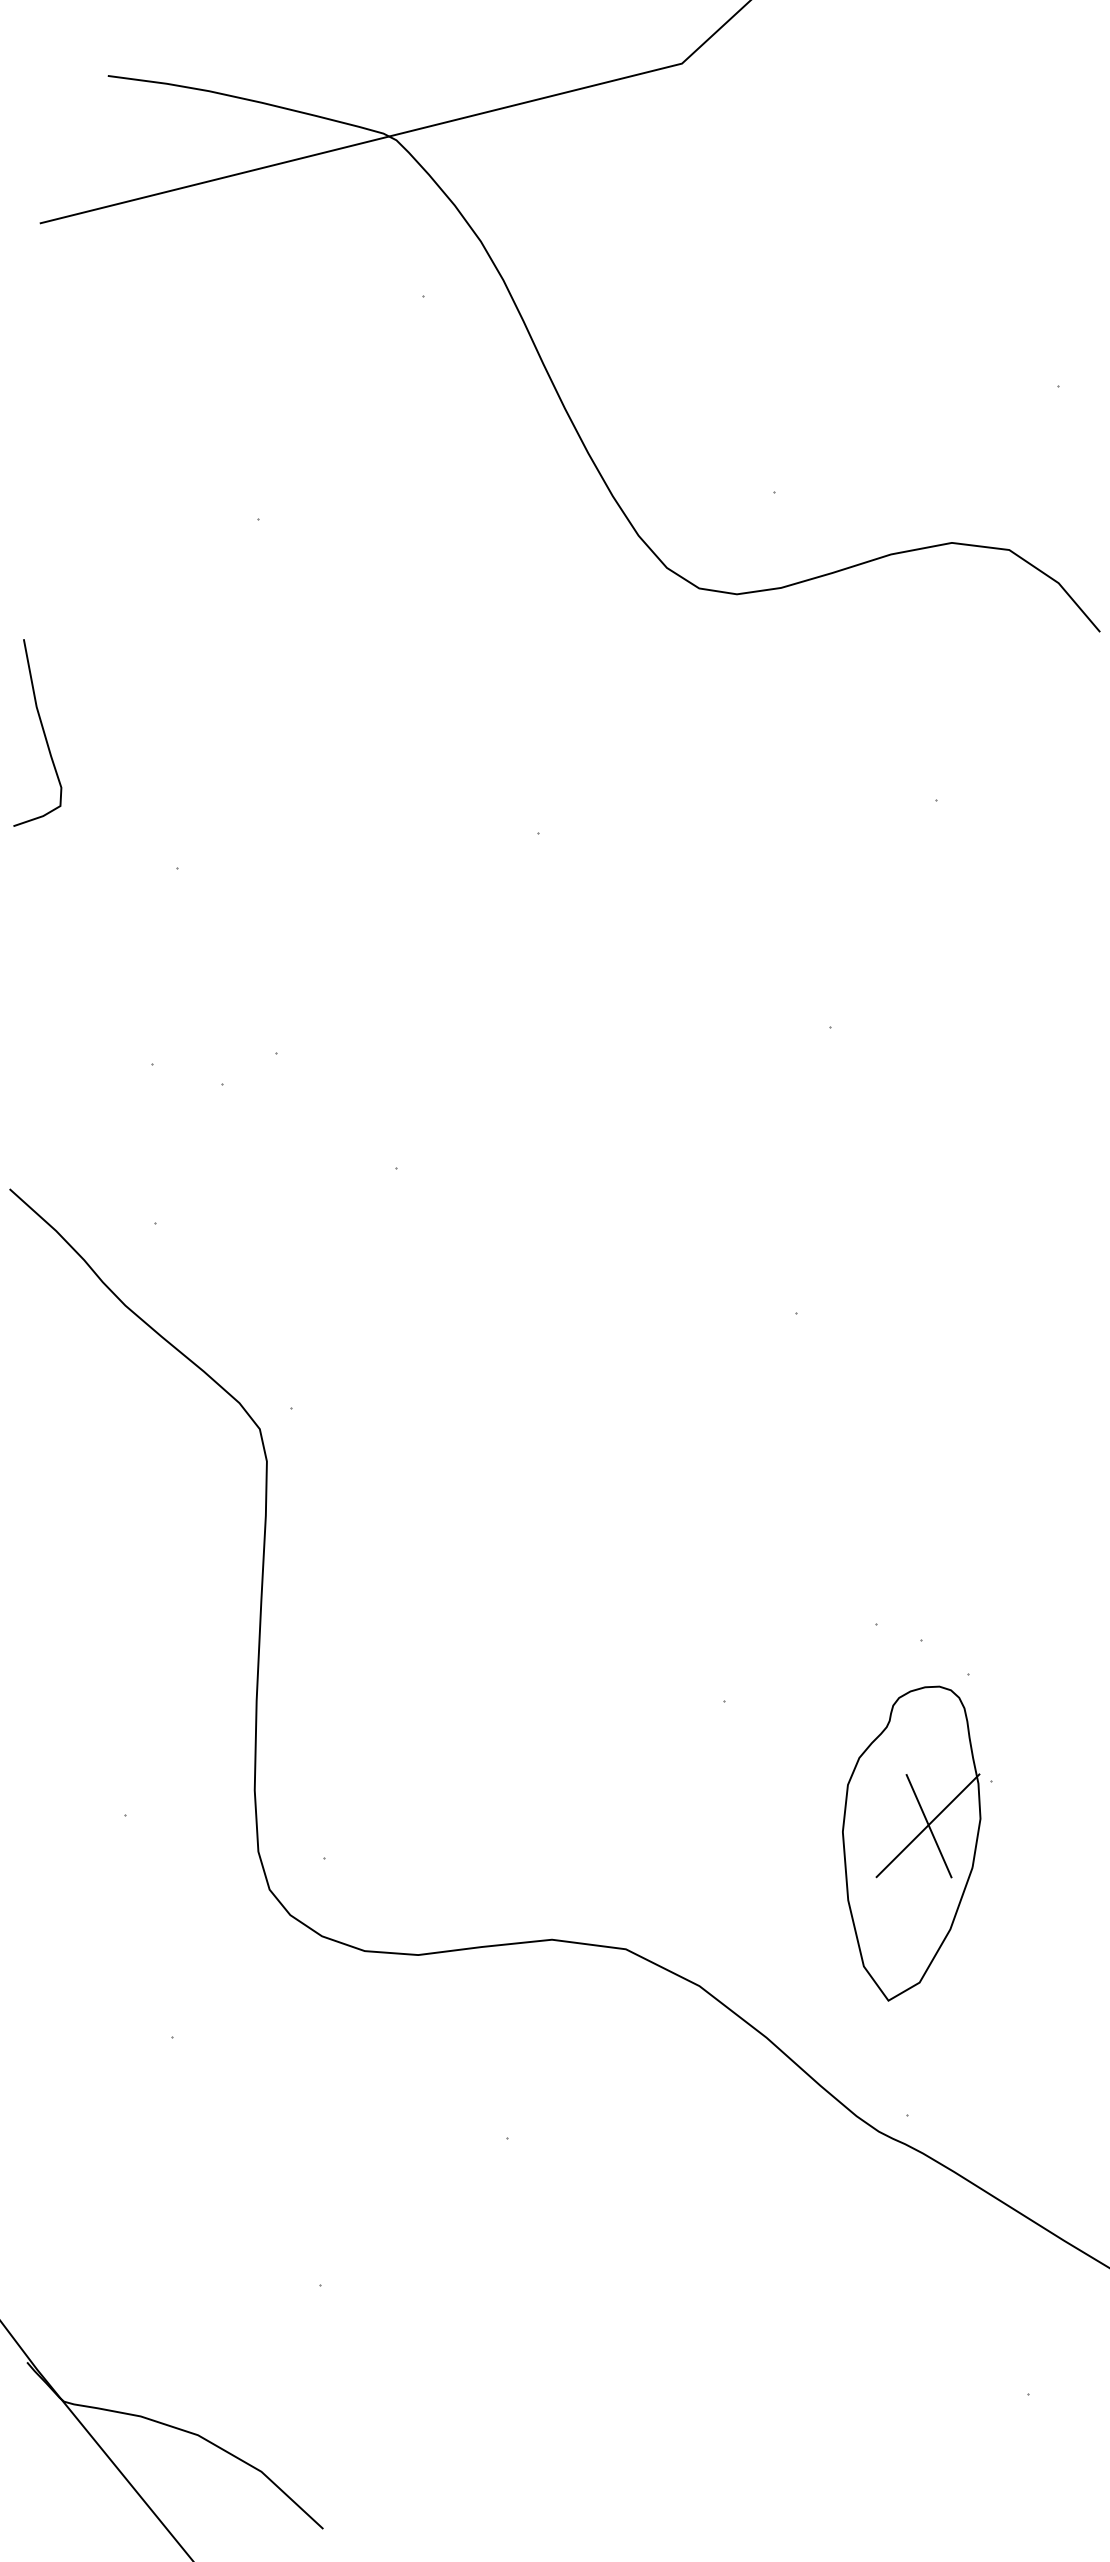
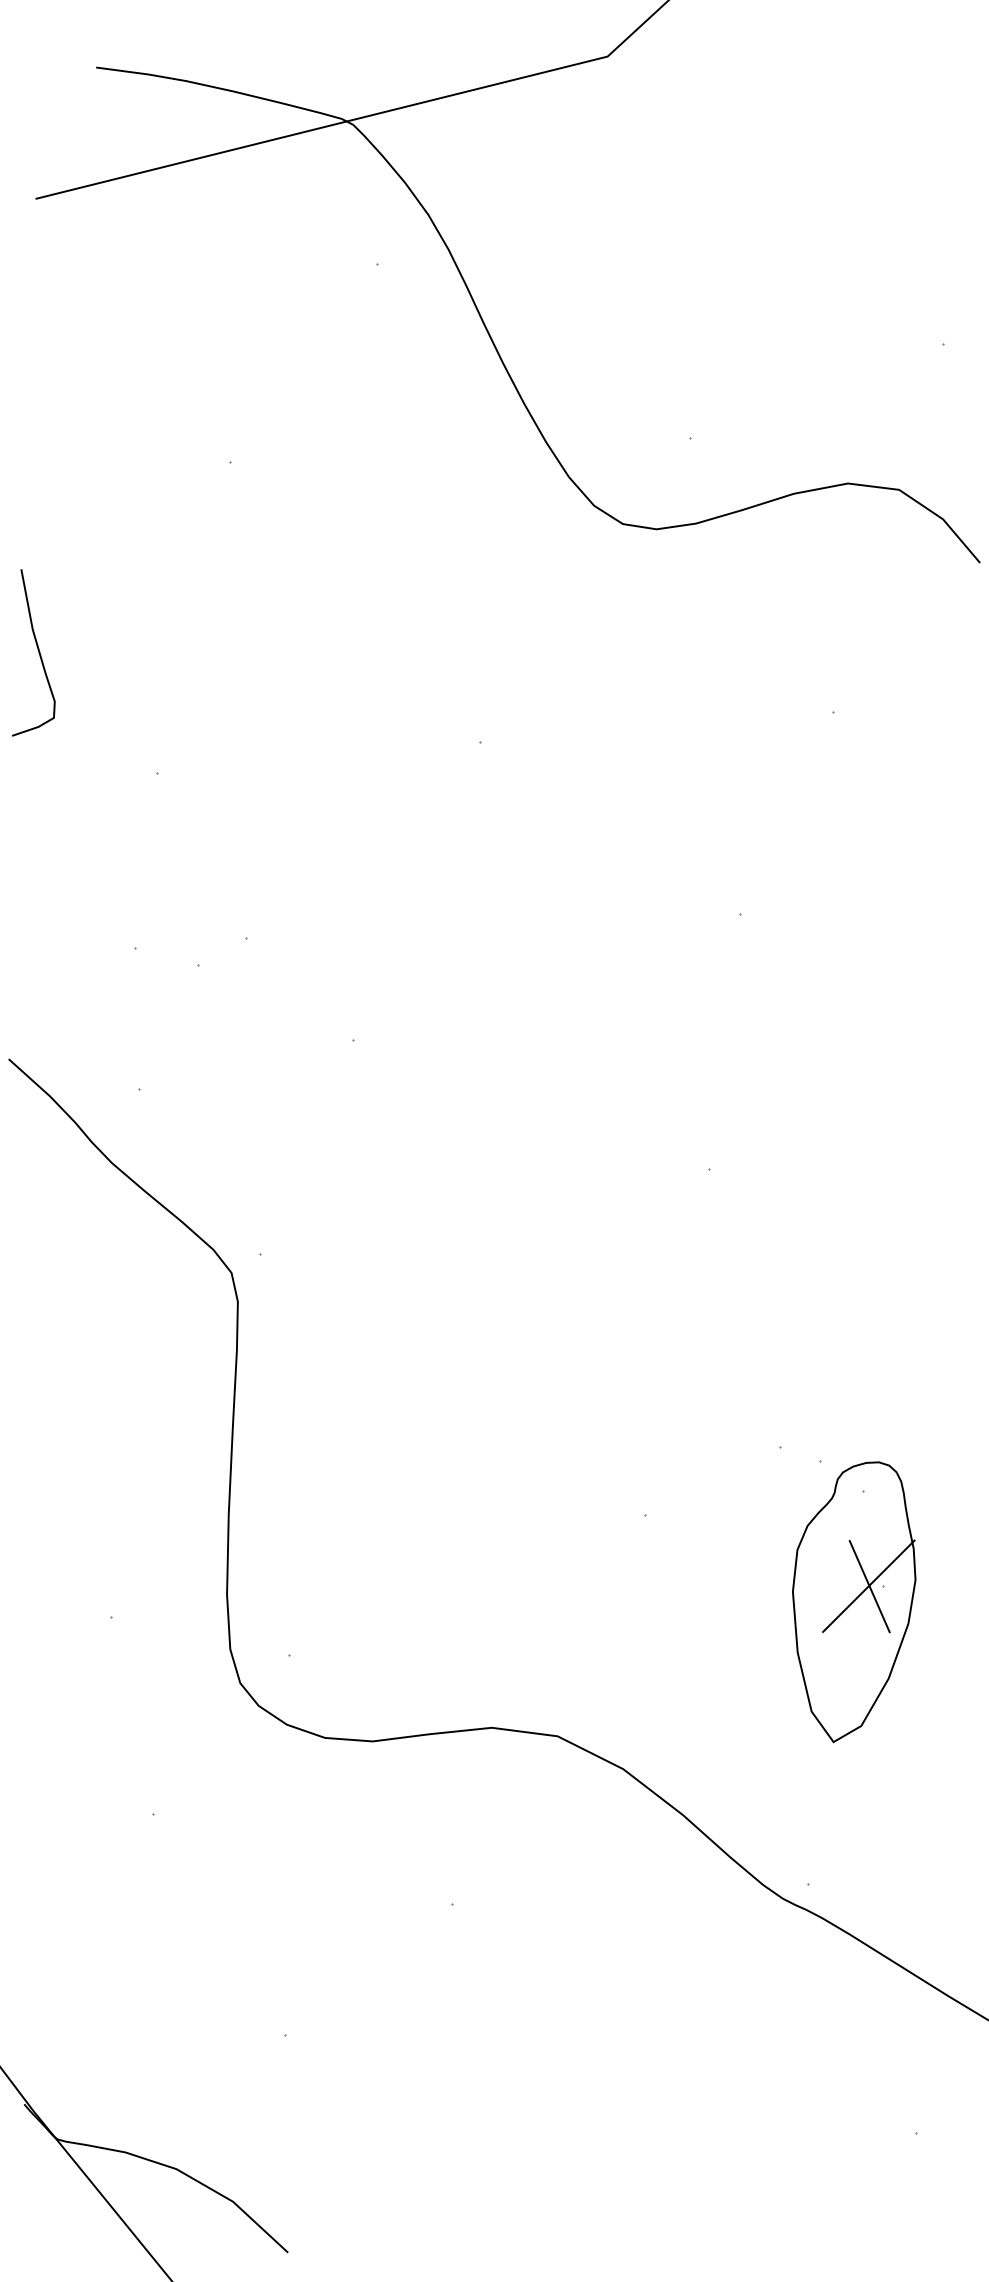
part: (911, 1843) -> (854, 1602), moved

